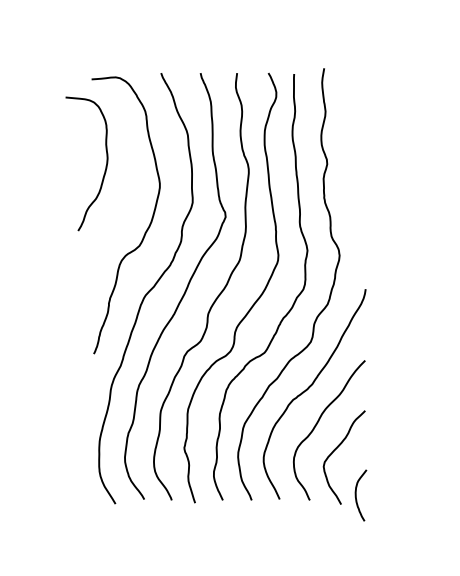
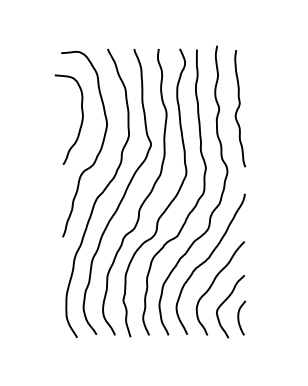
curve: (357, 161) -> (239, 108), added
curve: (105, 163) -> (81, 119), moved
curve: (357, 494) -> (239, 317), moved

